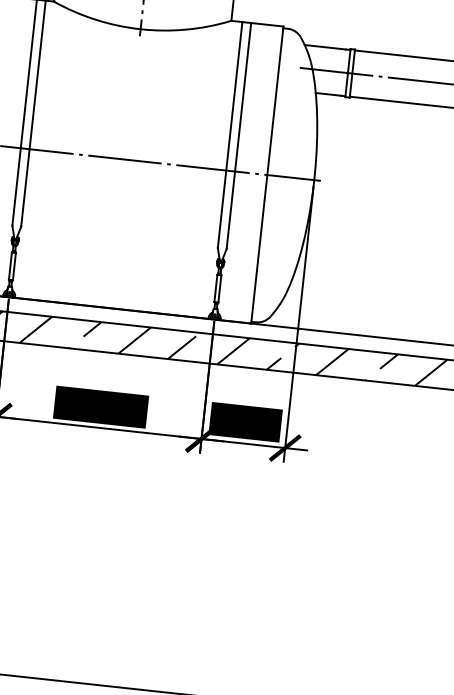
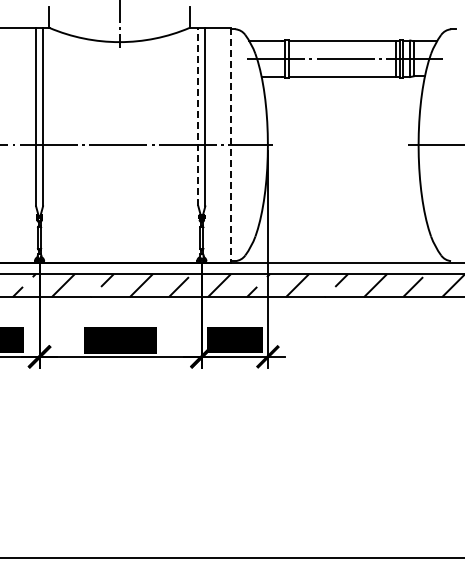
line: (230, 134) -> (198, 116), solid -> dashed
line: (266, 175) -> (230, 145), solid -> dashed

